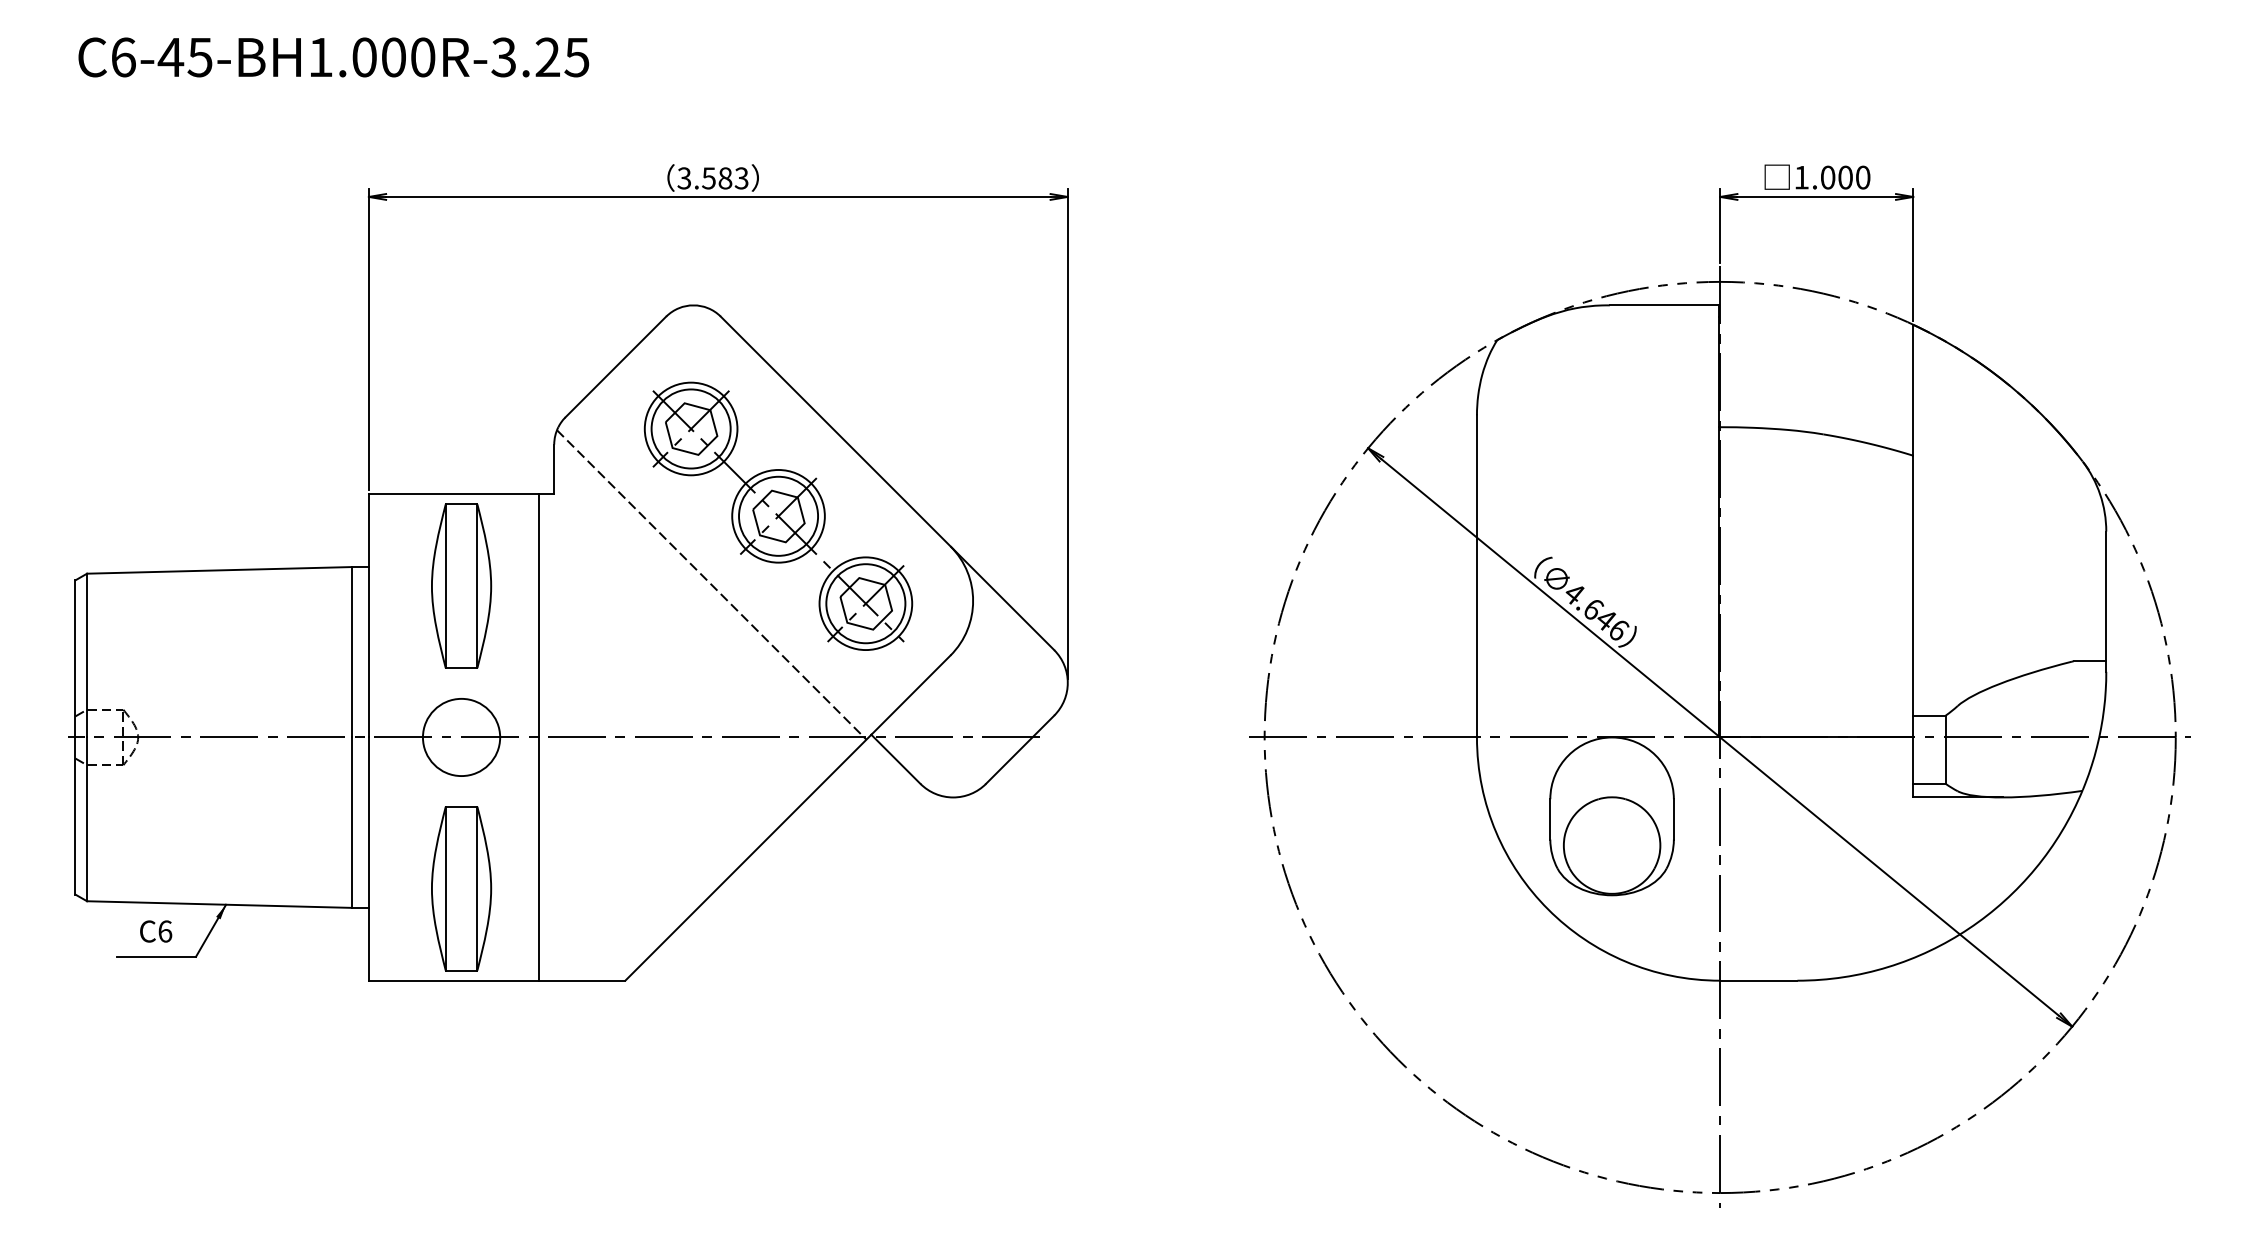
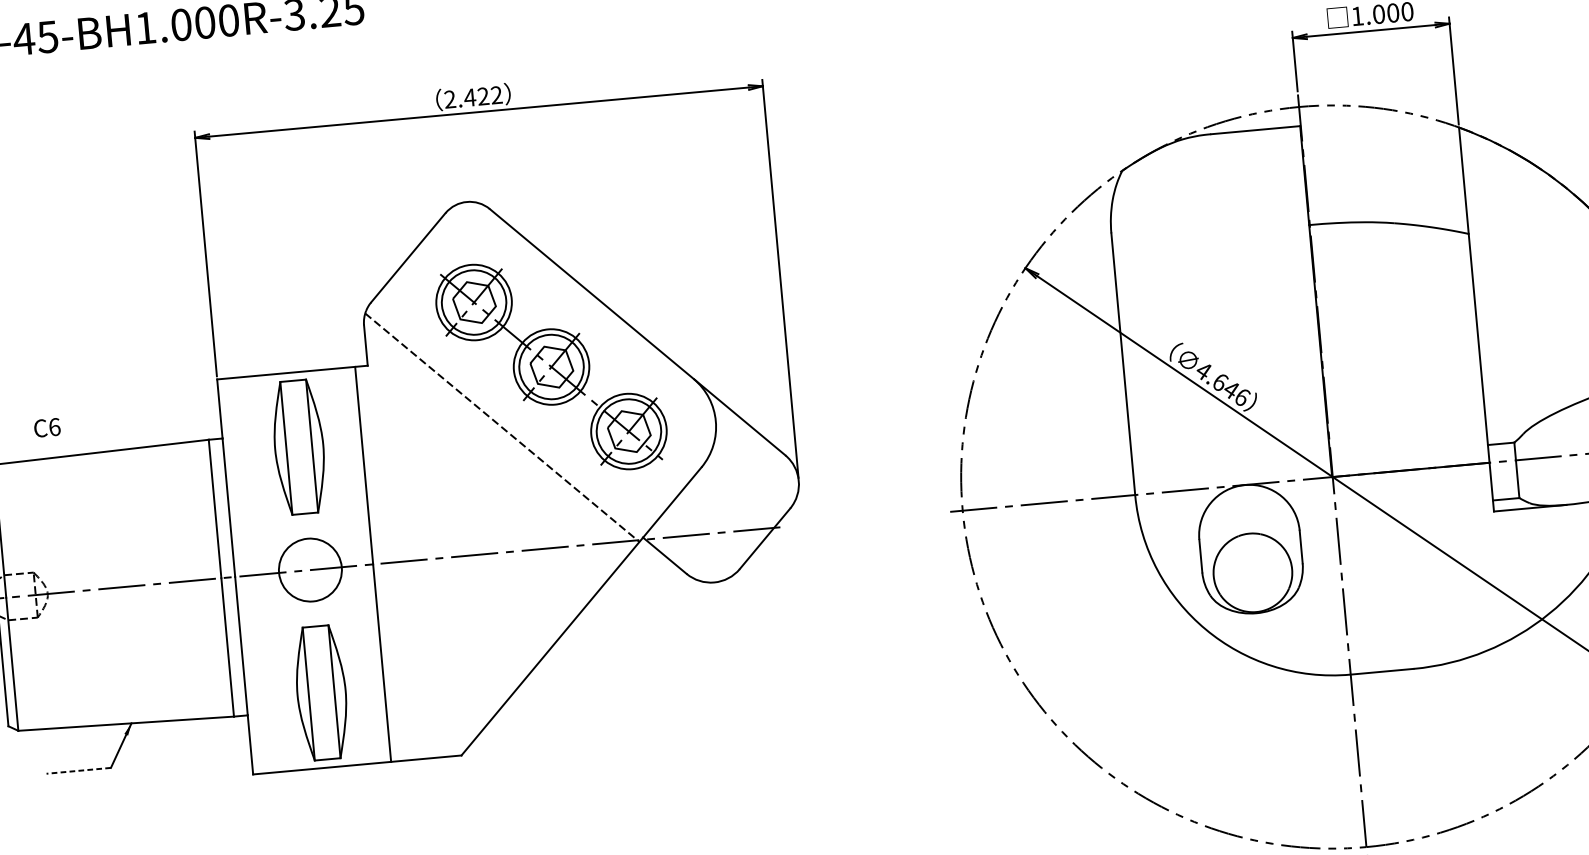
text: (712, 178) -> (472, 97), 3.583 -> 2.422
text: (156, 931) -> (47, 427), moved
line: (156, 956) -> (78, 770), solid -> dashed

